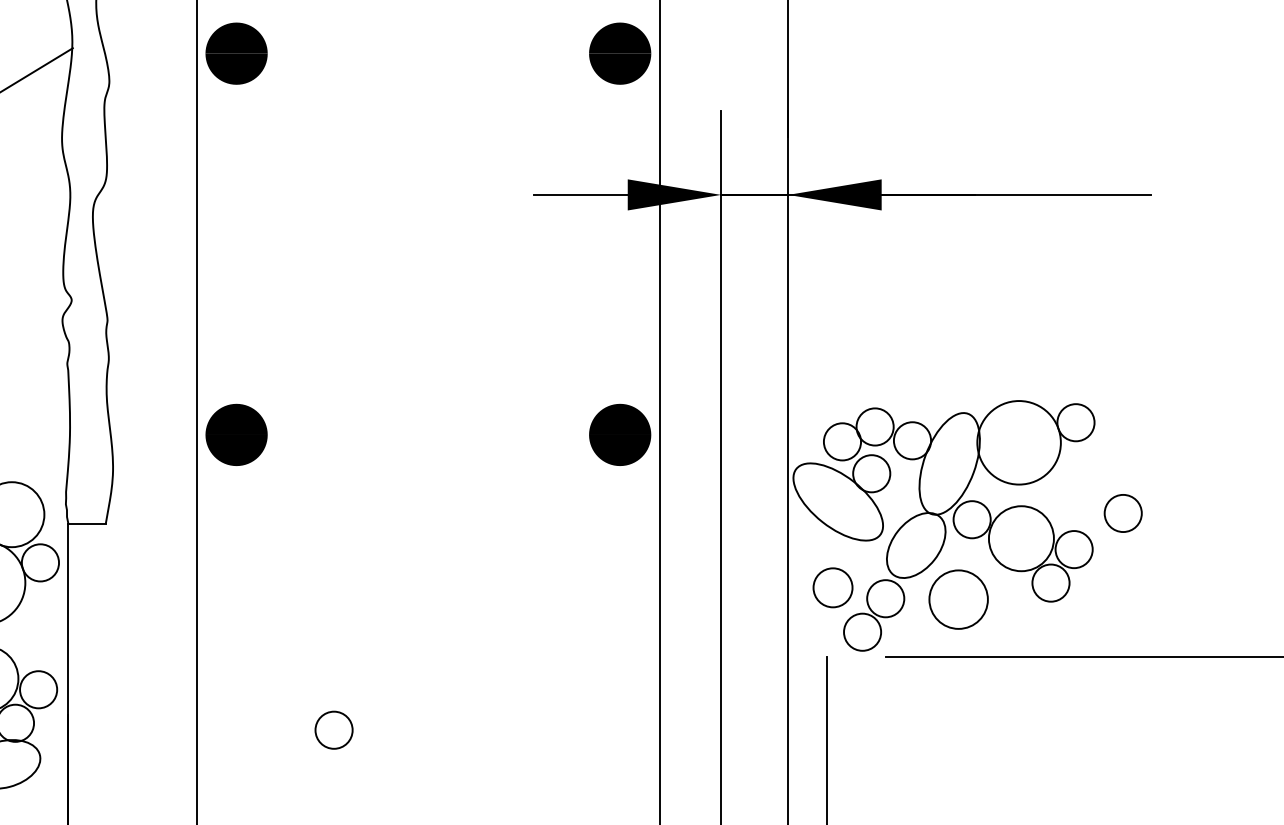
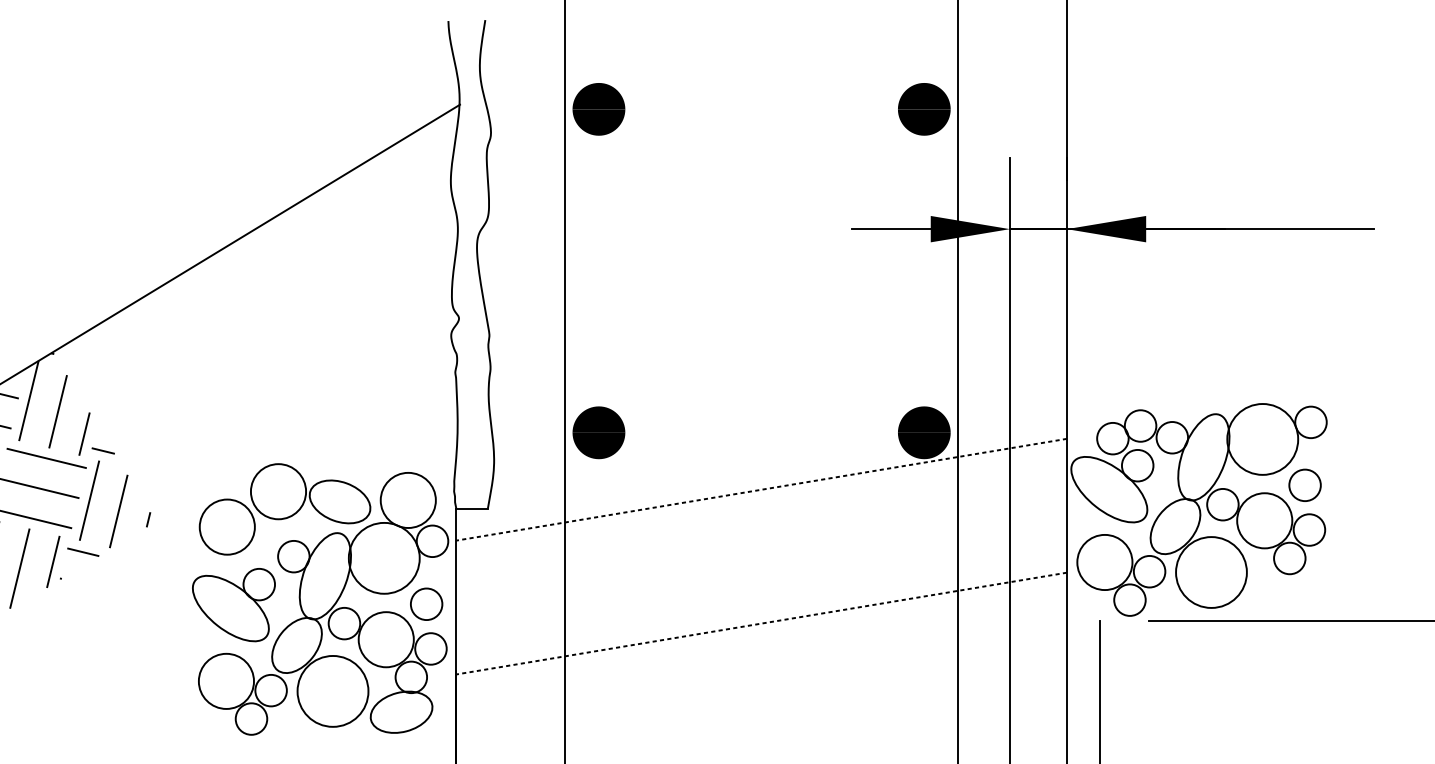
line: (428, 501) -> (761, 489), added
circle: (1122, 512) -> (1304, 484), moved
circle: (832, 587) -> (1104, 562), size x1.67
circle: (958, 599) -> (1211, 572), size x1.43
line: (428, 659) -> (761, 623), added
circle: (333, 729) -> (426, 603), moved

